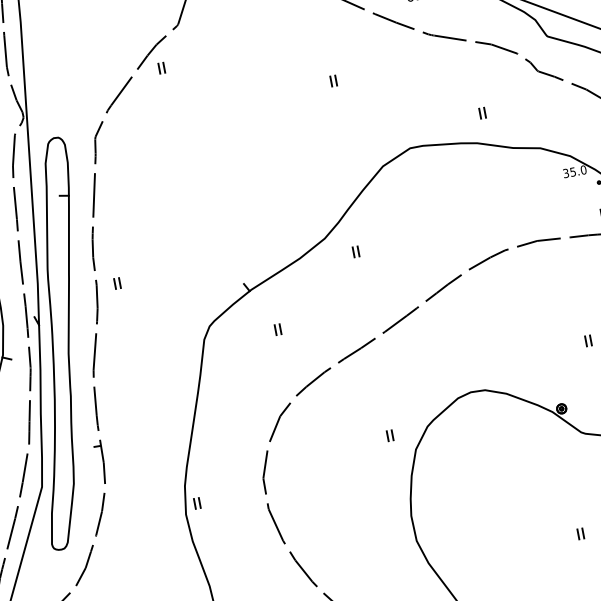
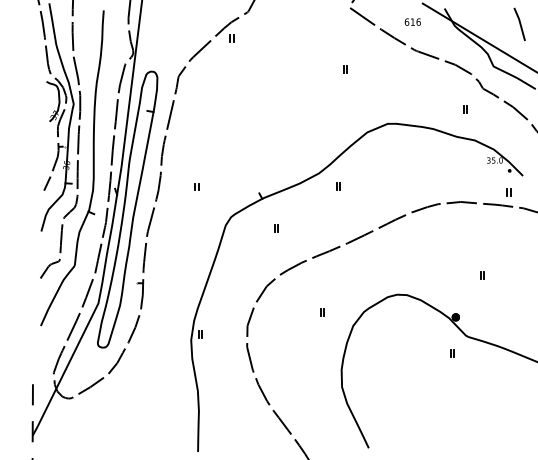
part: (482, 113) -> (465, 109), moved
part: (116, 283) -> (196, 186), moved
part: (389, 435) -> (322, 312), moved
part: (580, 534) -> (452, 353), moved

